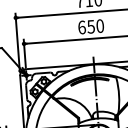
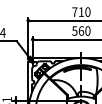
text: (86, 26) -> (78, 30), 650 -> 560

